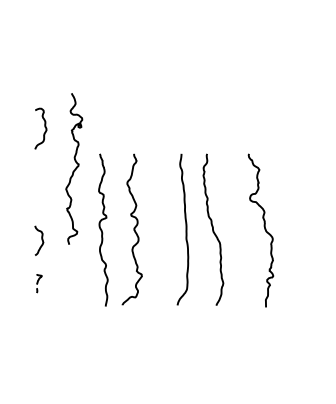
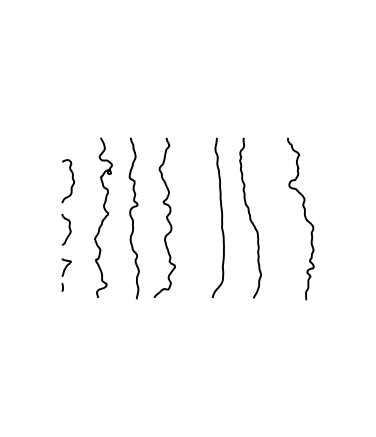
curve: (44, 127) -> (72, 180), moved
curve: (75, 168) -> (104, 217), moved
part: (39, 283) -> (66, 274), size x1.67

